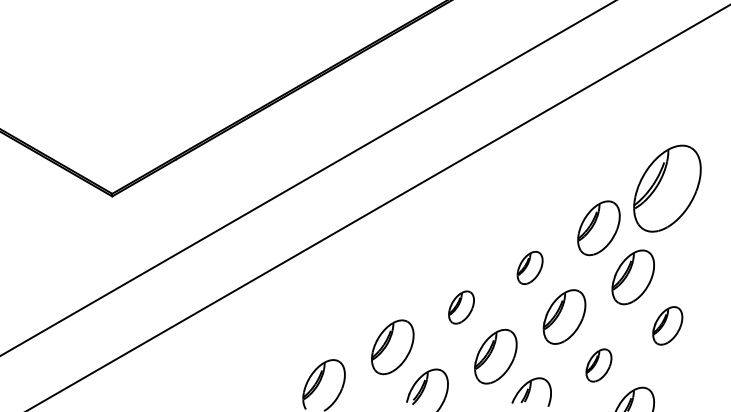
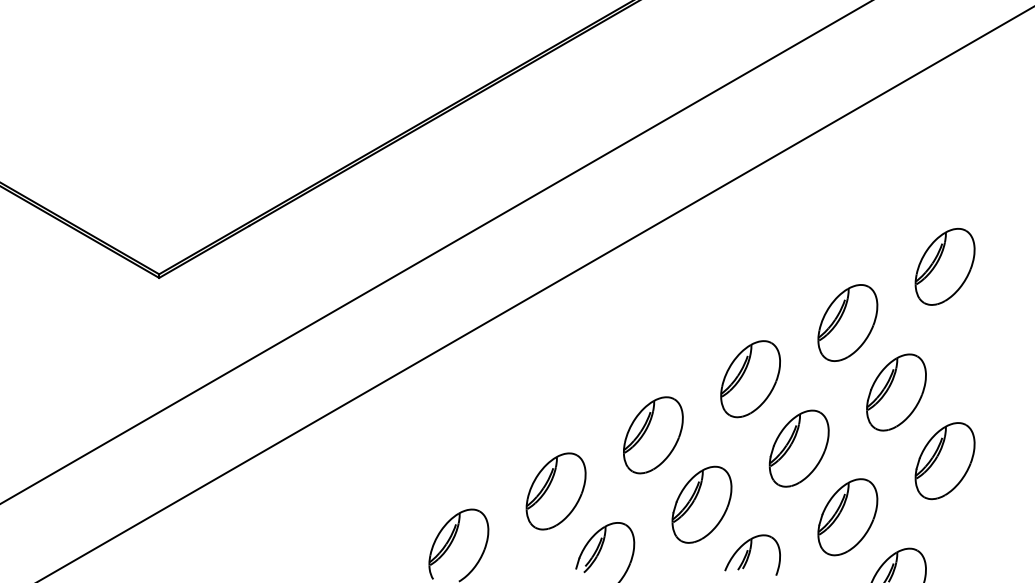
part: (667, 188) -> (944, 266), size x0.62
part: (529, 267) -> (749, 378), size x1.67
part: (461, 307) -> (653, 435), size x1.67
part: (667, 325) -> (944, 460), size x1.43
part: (598, 365) -> (847, 517), size x1.67

